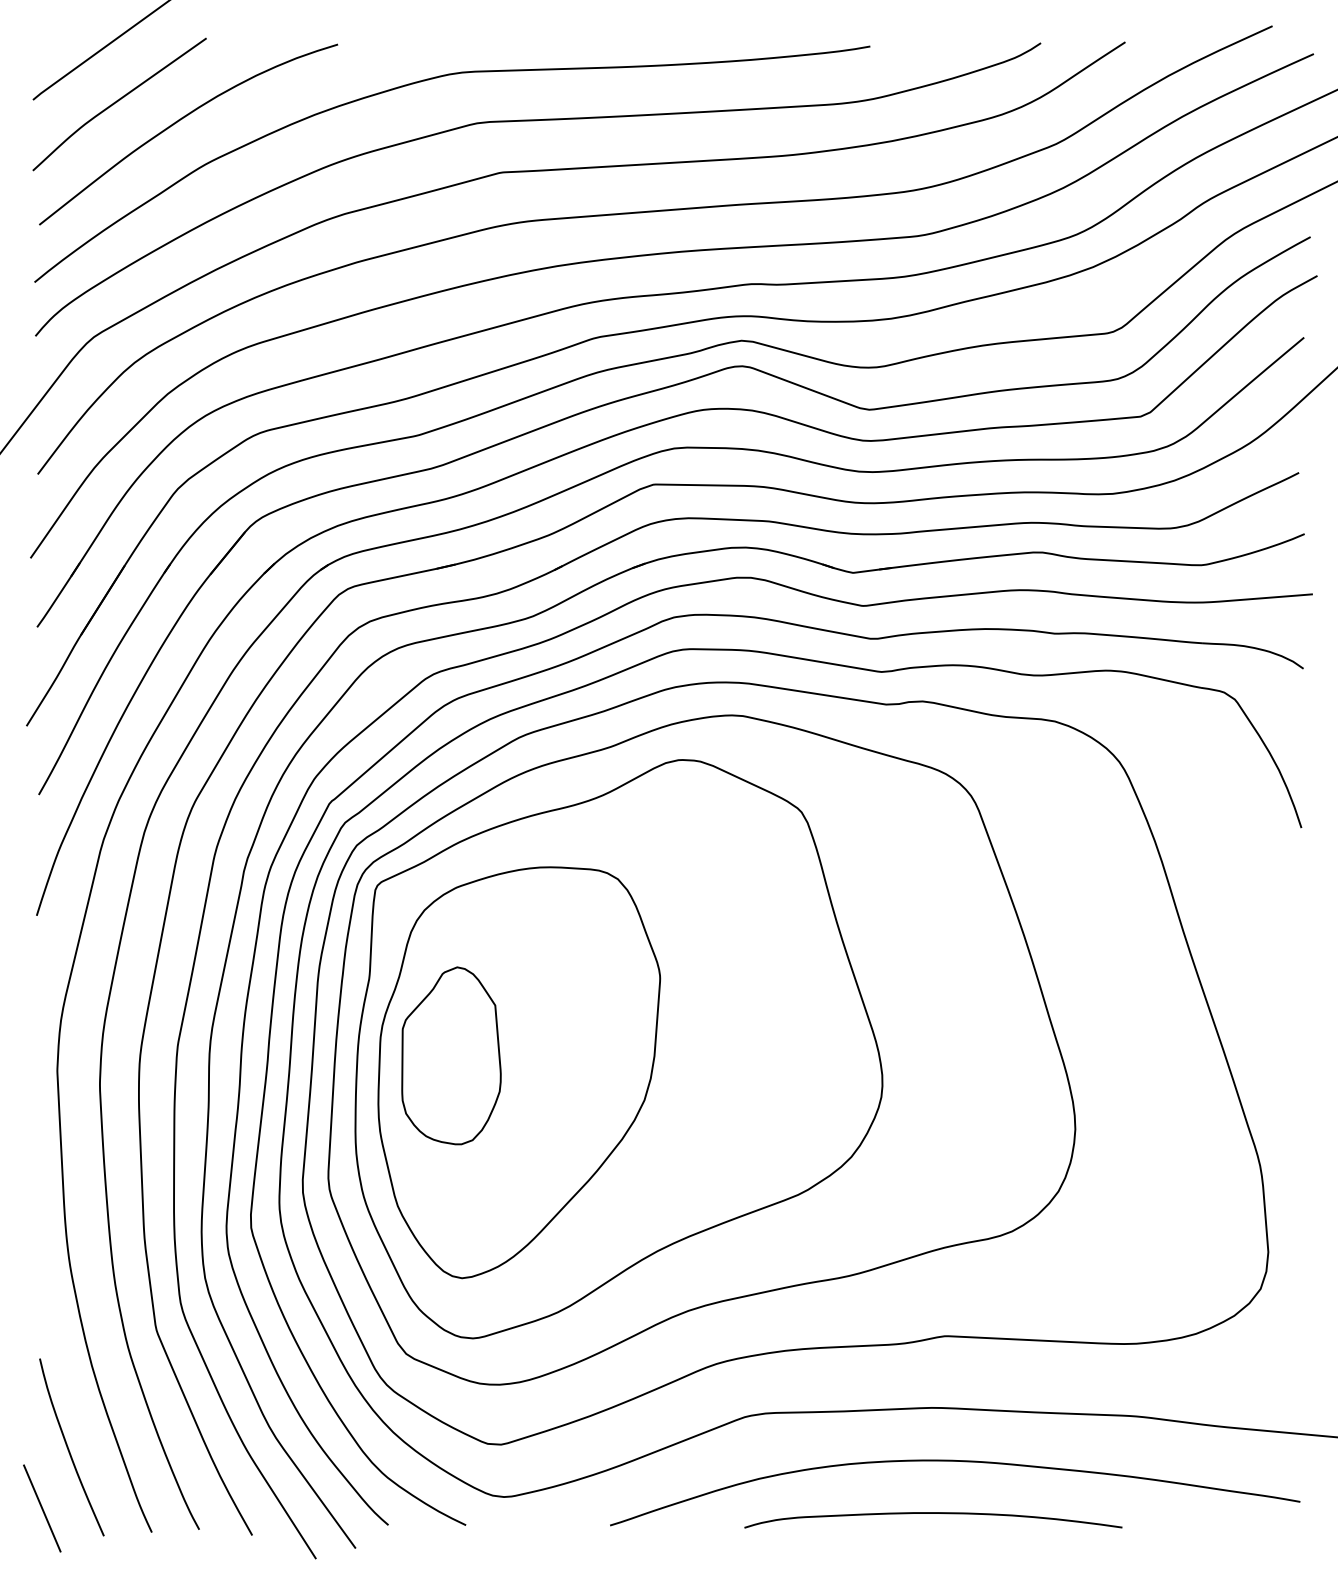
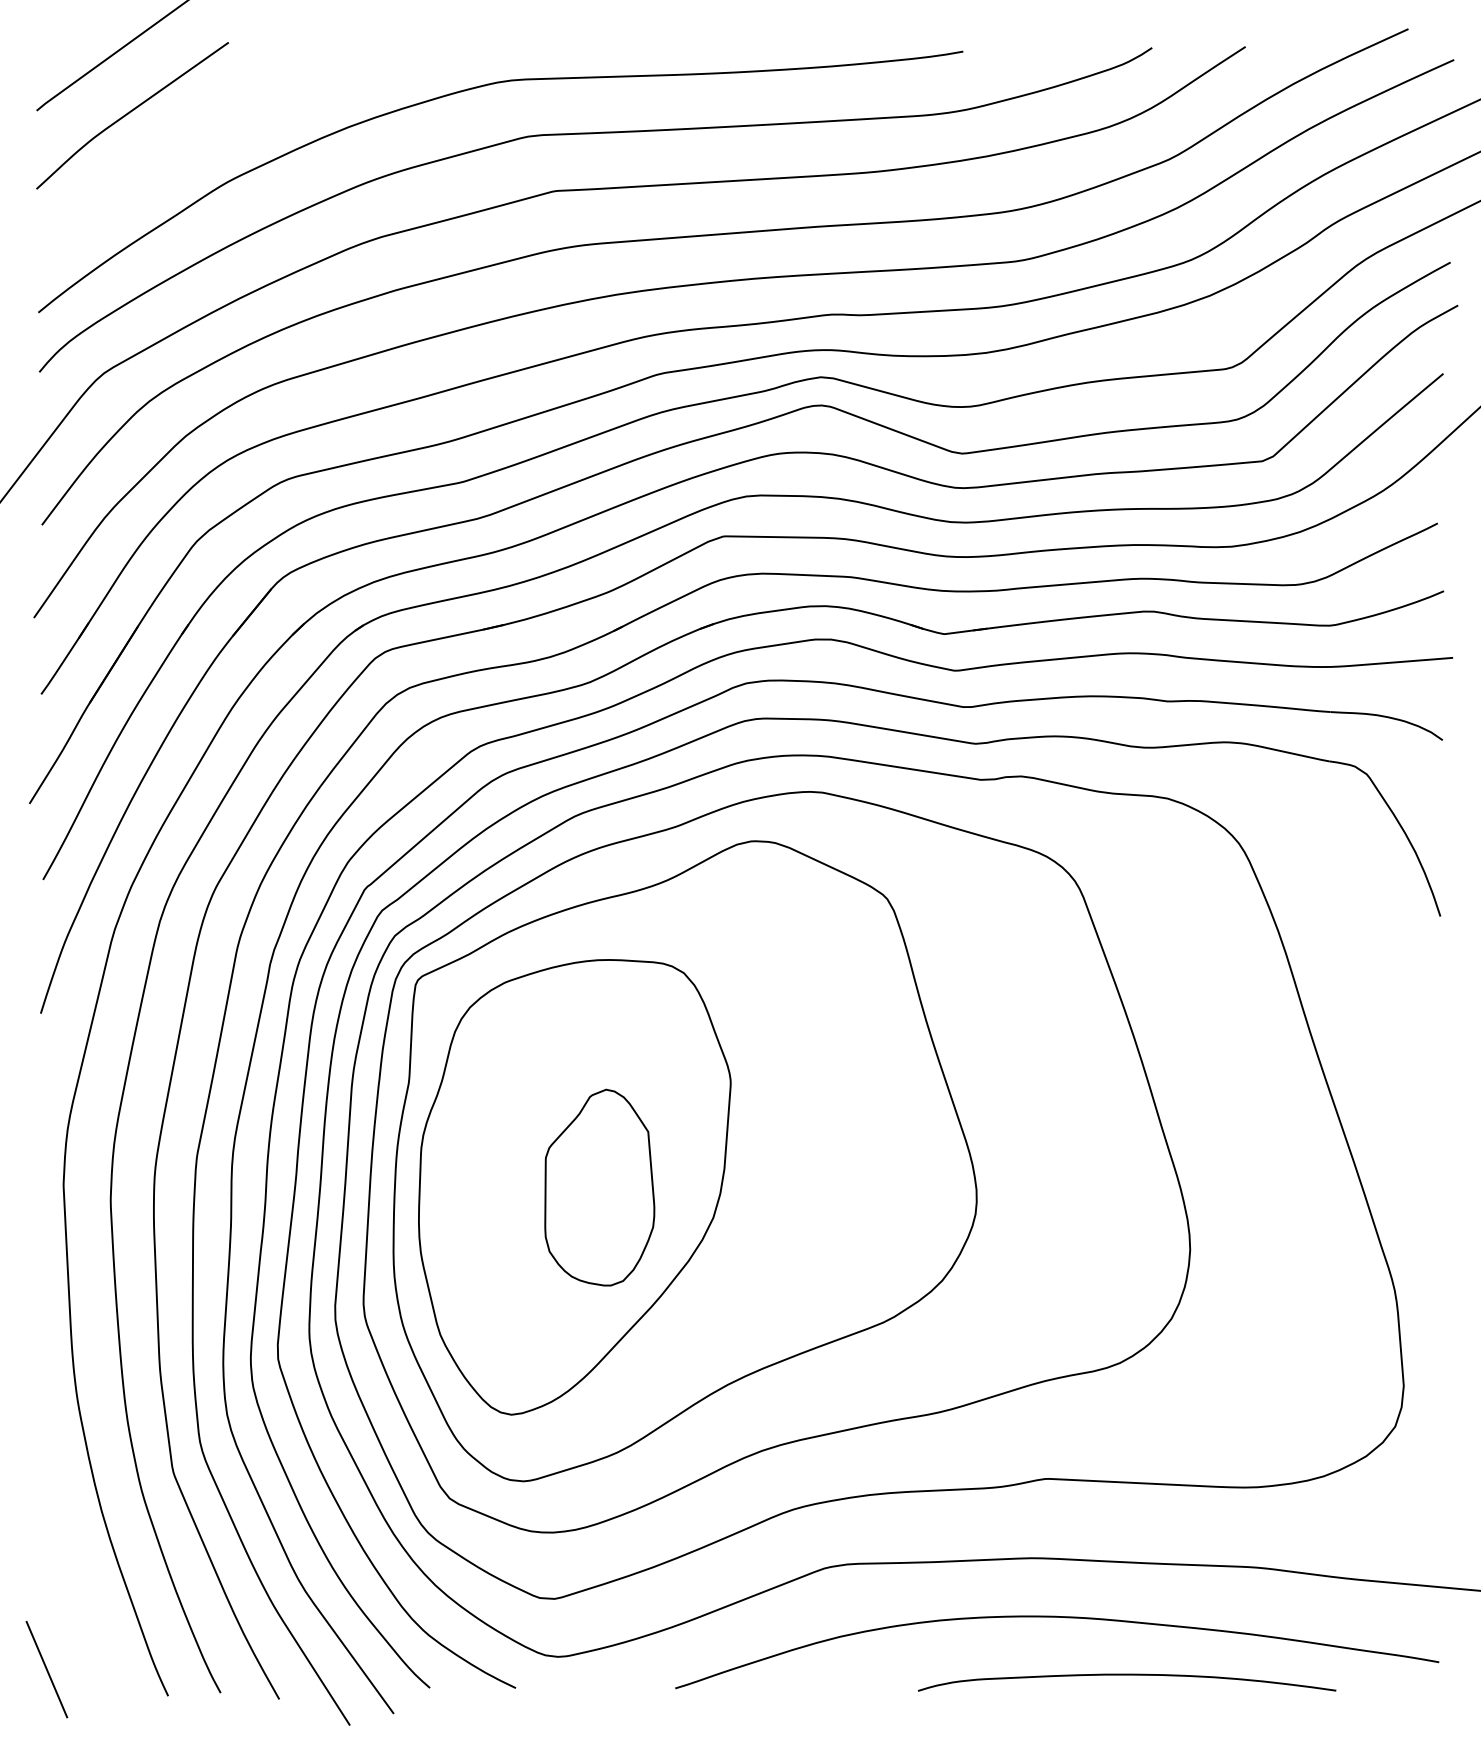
curve: (181, 120) -> (200, 133), removed
part: (451, 1055) -> (599, 1187), moved
curve: (69, 1447) -> (76, 1602), removed
curve: (932, 1513) -> (1126, 1675), moved

